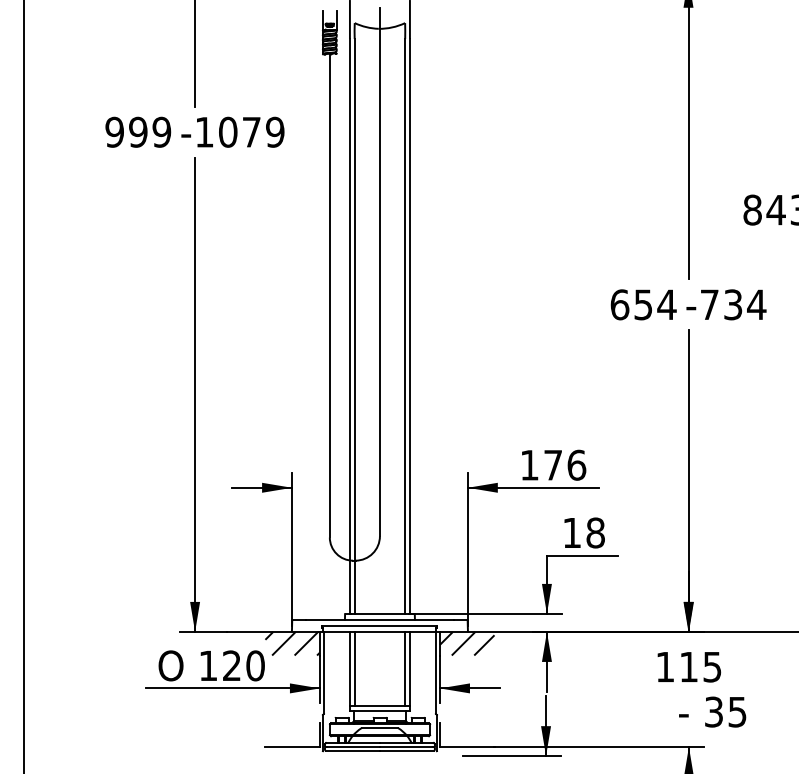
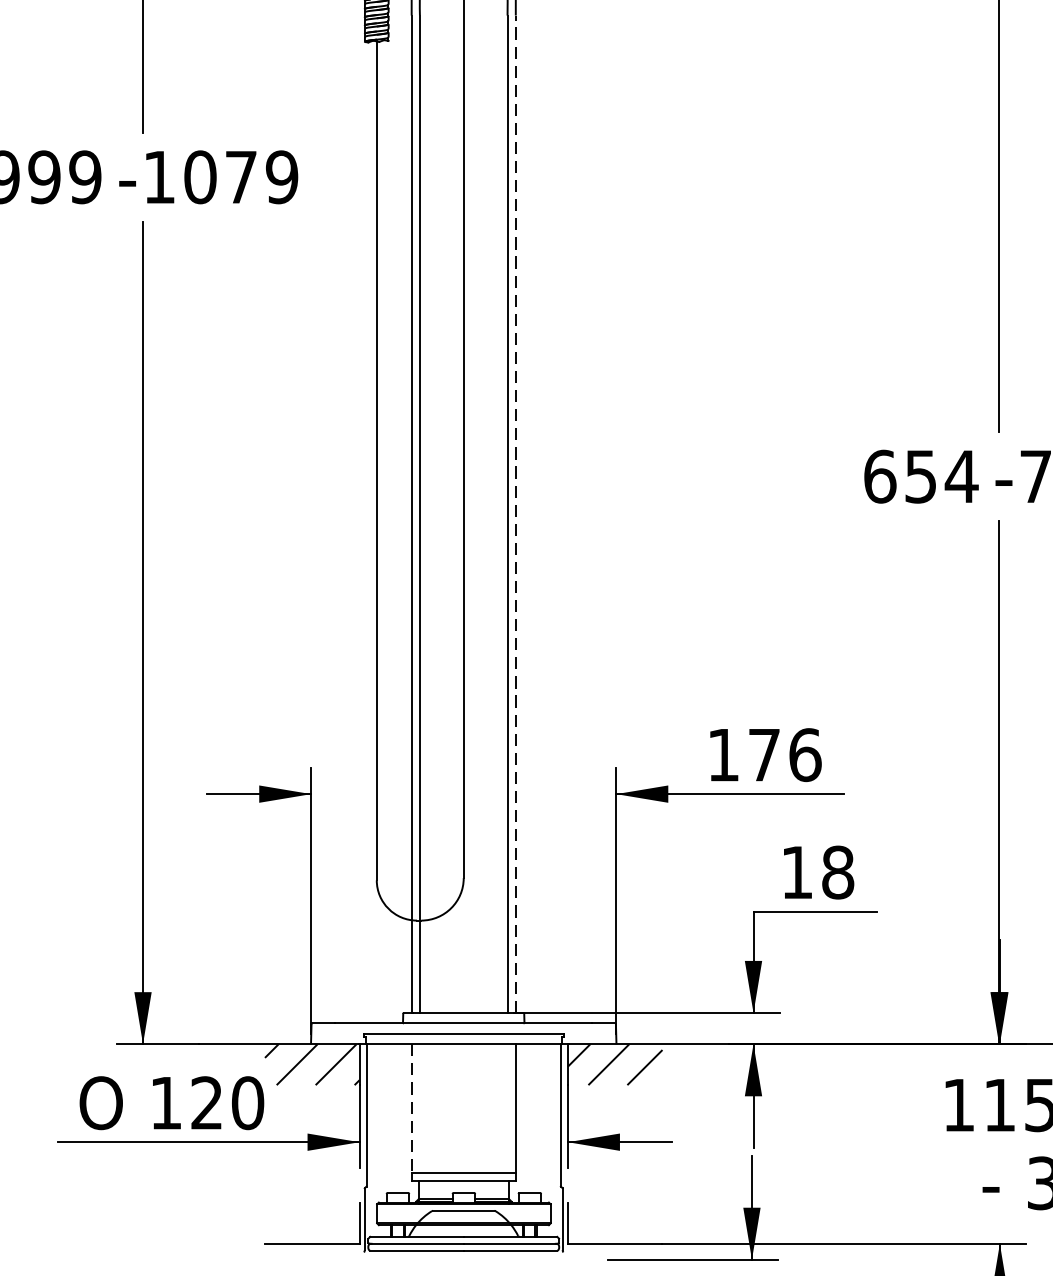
line: (409, 326) -> (515, 514), solid -> dashed
line: (354, 668) -> (419, 1107), removed
line: (405, 668) -> (508, 1107), removed
line: (349, 669) -> (410, 1109), solid -> dashed

